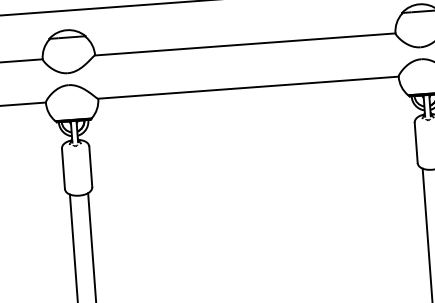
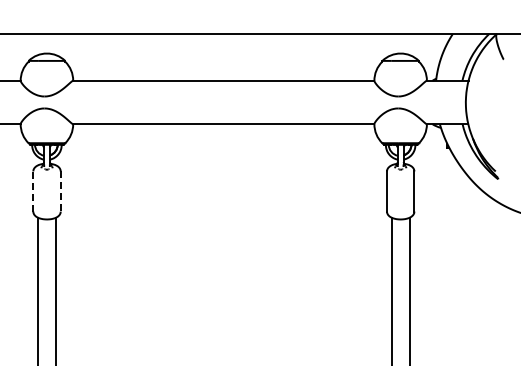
line: (90, 167) -> (60, 192), solid -> dashed
line: (63, 168) -> (33, 191), solid -> dashed

